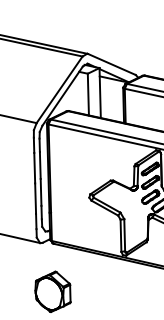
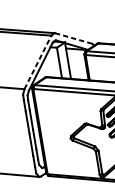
line: (112, 64) -> (74, 38), solid -> dashed
line: (59, 89) -> (37, 62), solid -> dashed

